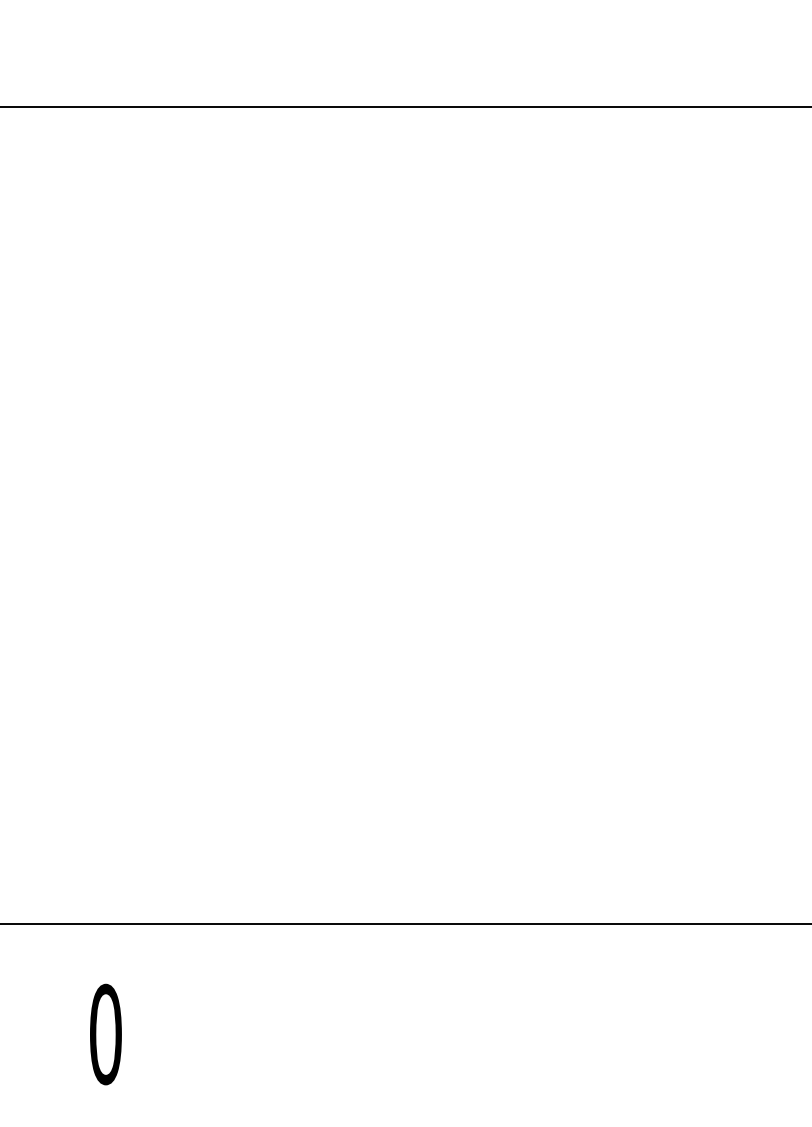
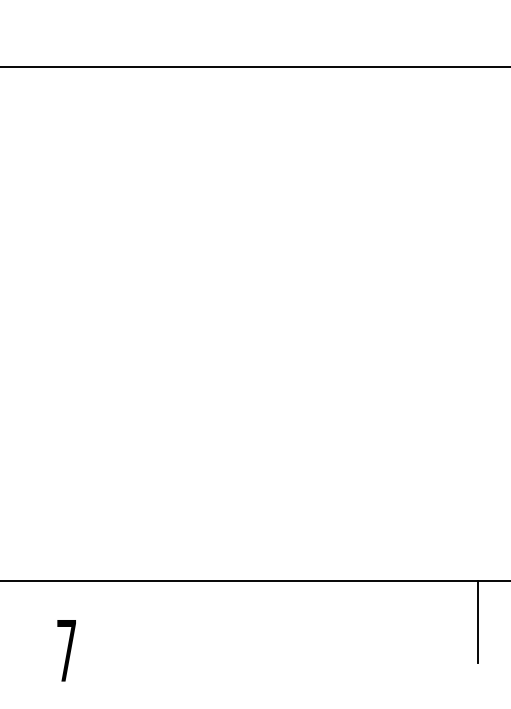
line: (760, 989) -> (478, 622), added
text: (105, 1034) -> (66, 650), 0 -> 7

